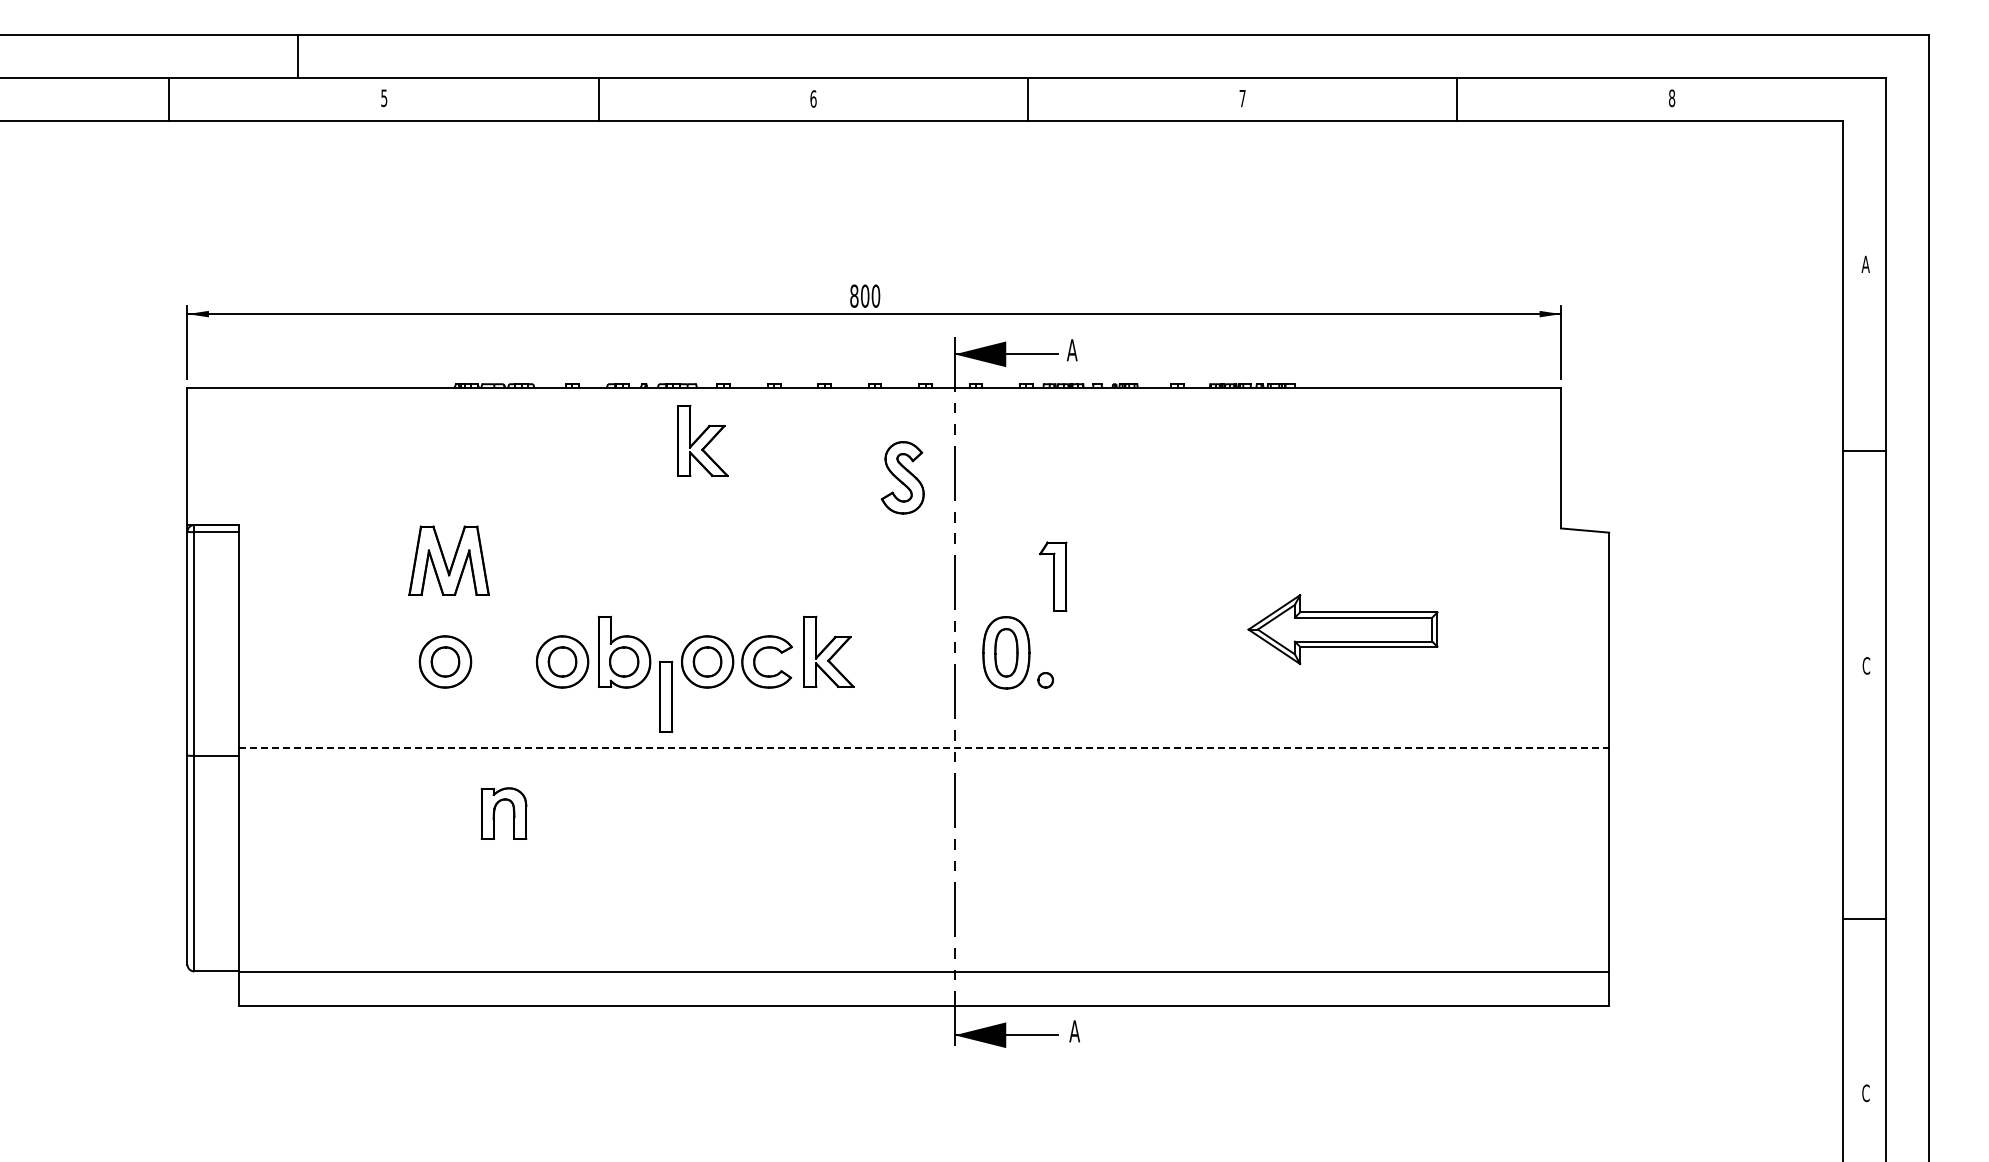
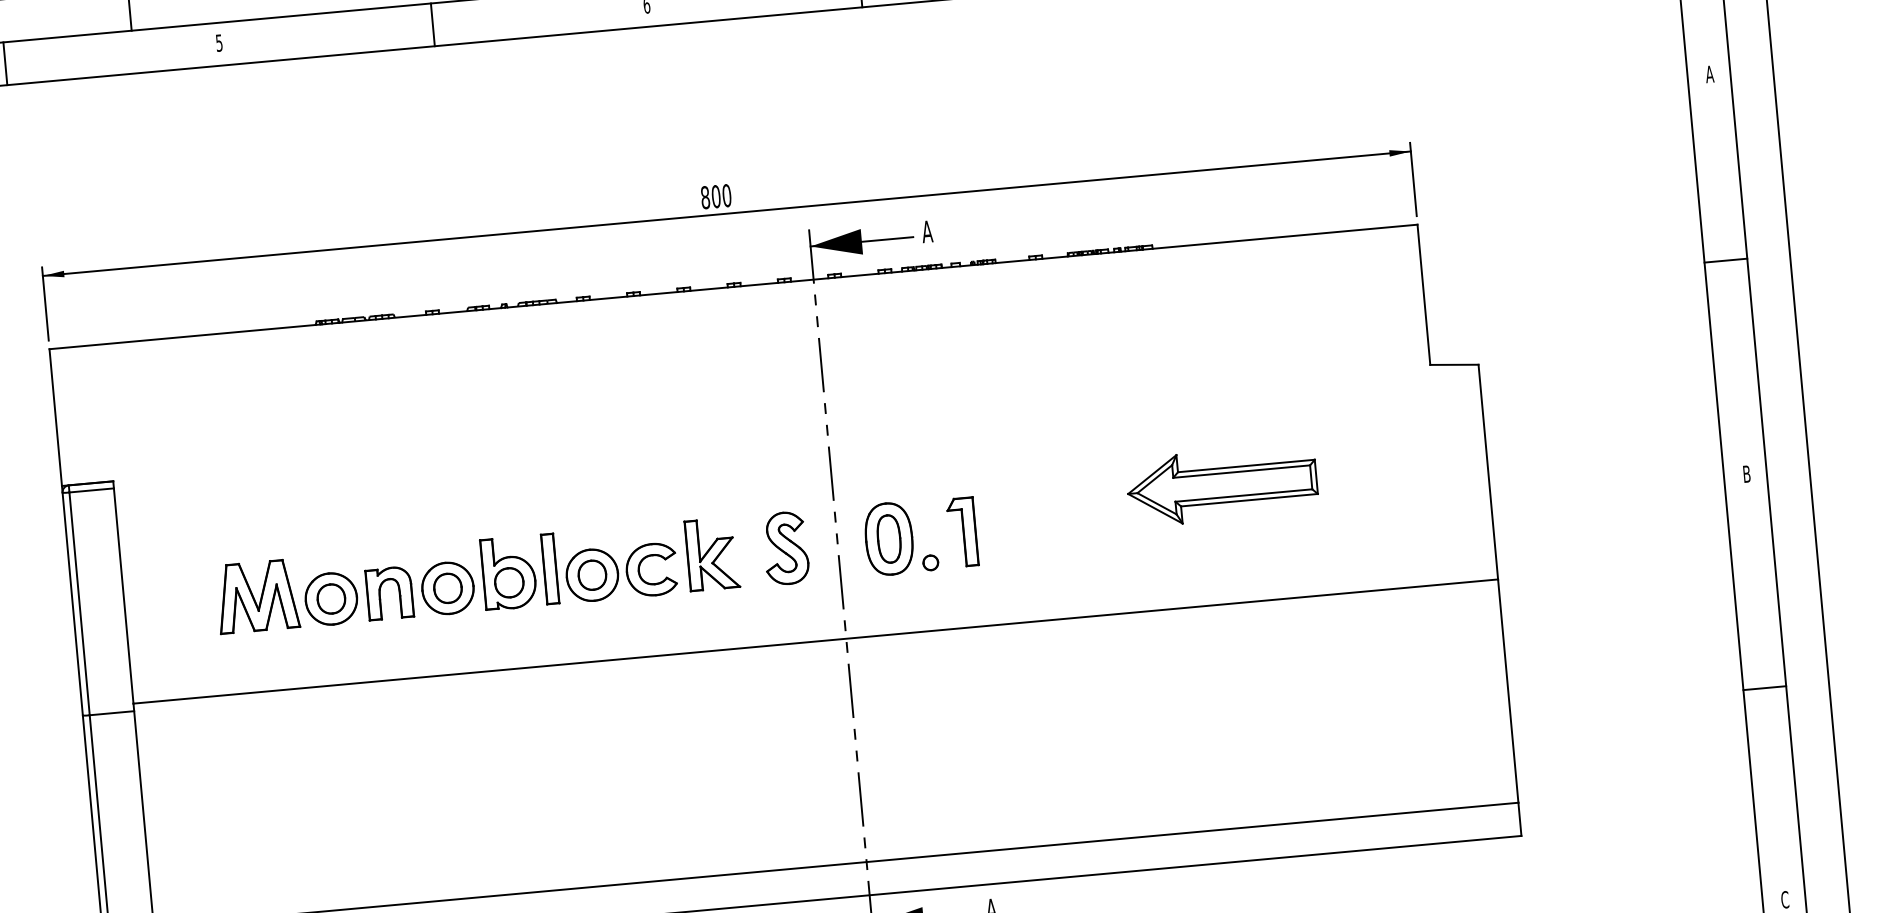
part: (702, 440) -> (567, 355), removed
part: (902, 477) -> (785, 548), moved
part: (448, 560) -> (256, 596), moved
part: (1053, 576) -> (962, 532), moved
text: (1866, 665) -> (1746, 473), C -> B
part: (666, 696) -> (550, 568), moved
line: (924, 748) -> (816, 641), dashed -> solid
part: (495, 812) -> (381, 593), moved
line: (1864, 918) -> (1764, 688), moved

